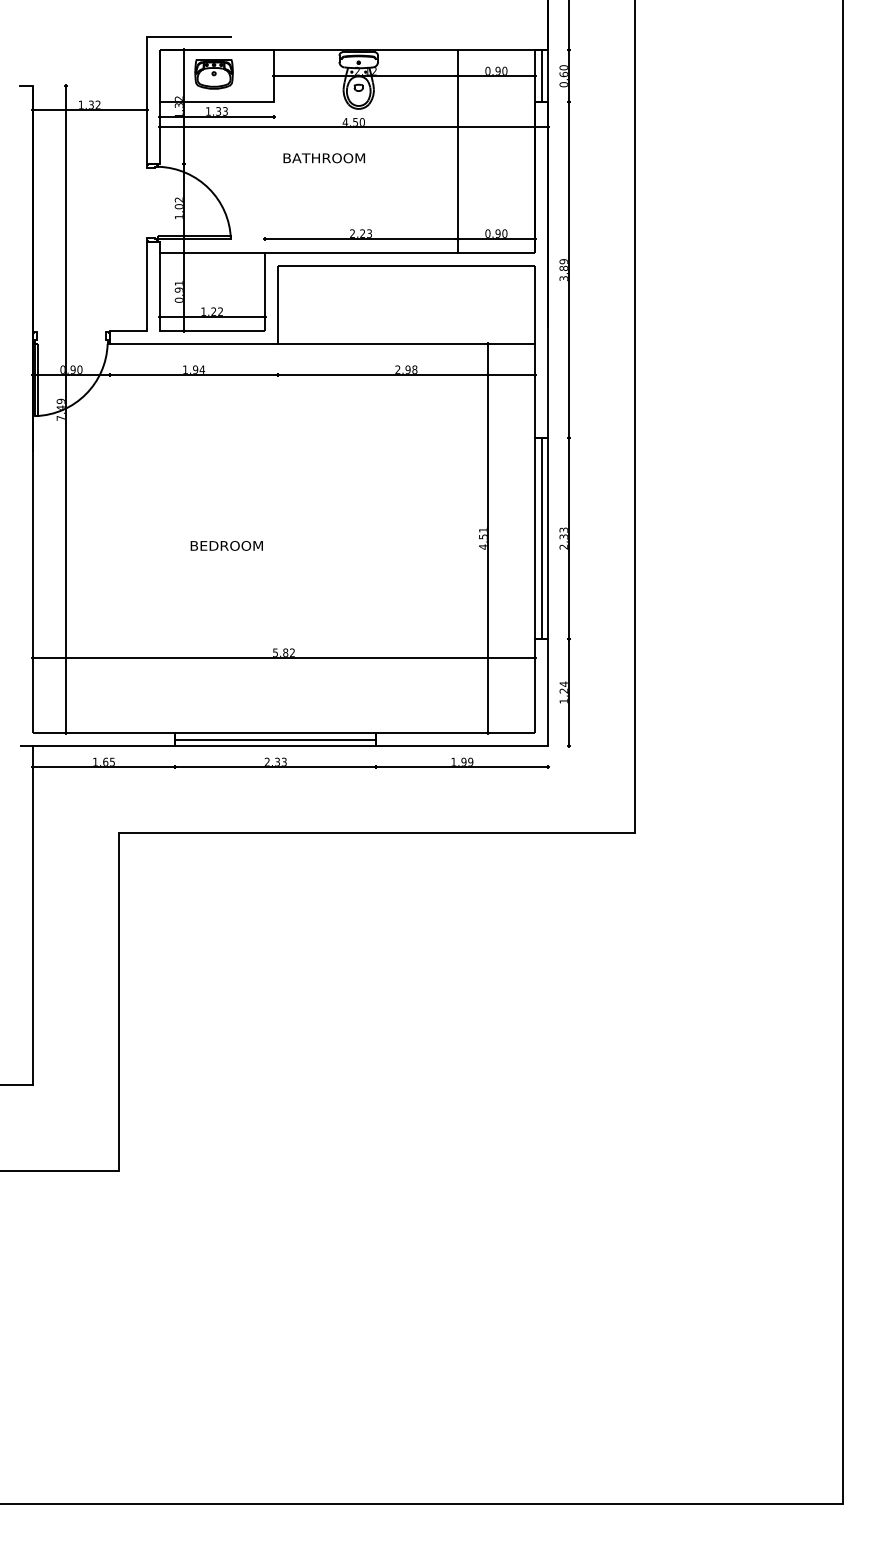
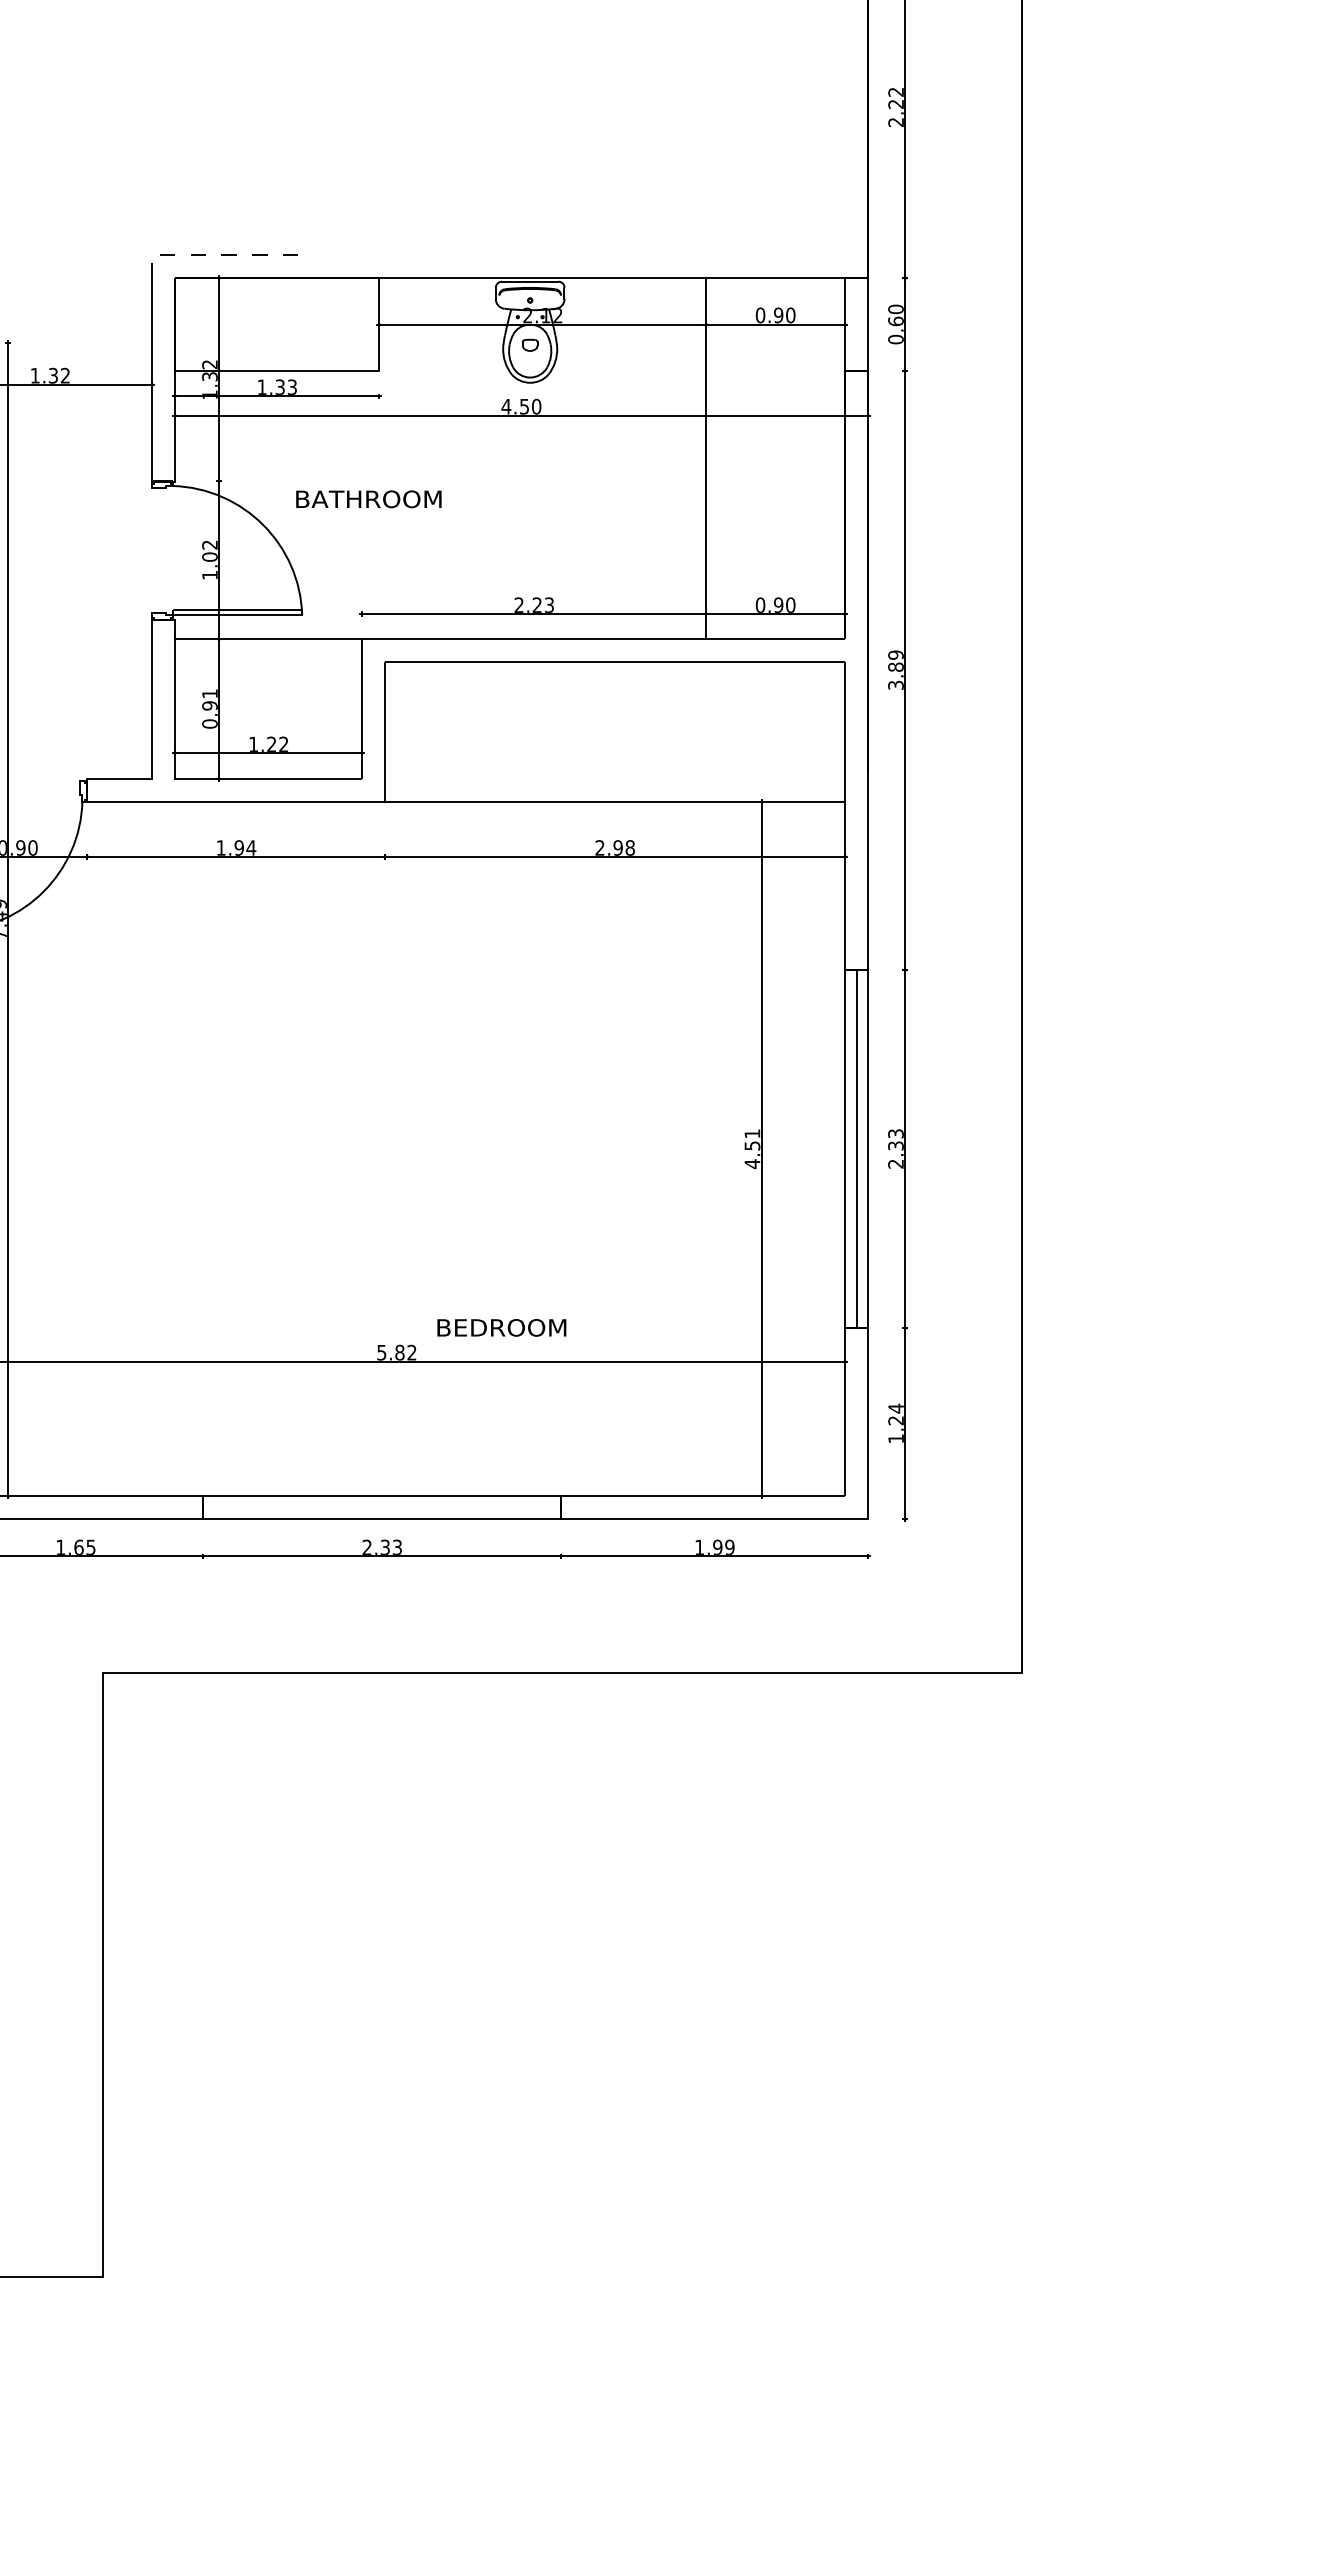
line: (182, 37) -> (215, 255), solid -> dashed
part: (213, 74) -> (271, 321), removed
line: (541, 76) -> (856, 324), removed
text: (323, 158) -> (367, 499), moved
text: (226, 545) -> (501, 1327), moved
line: (275, 739) -> (381, 1507), removed

